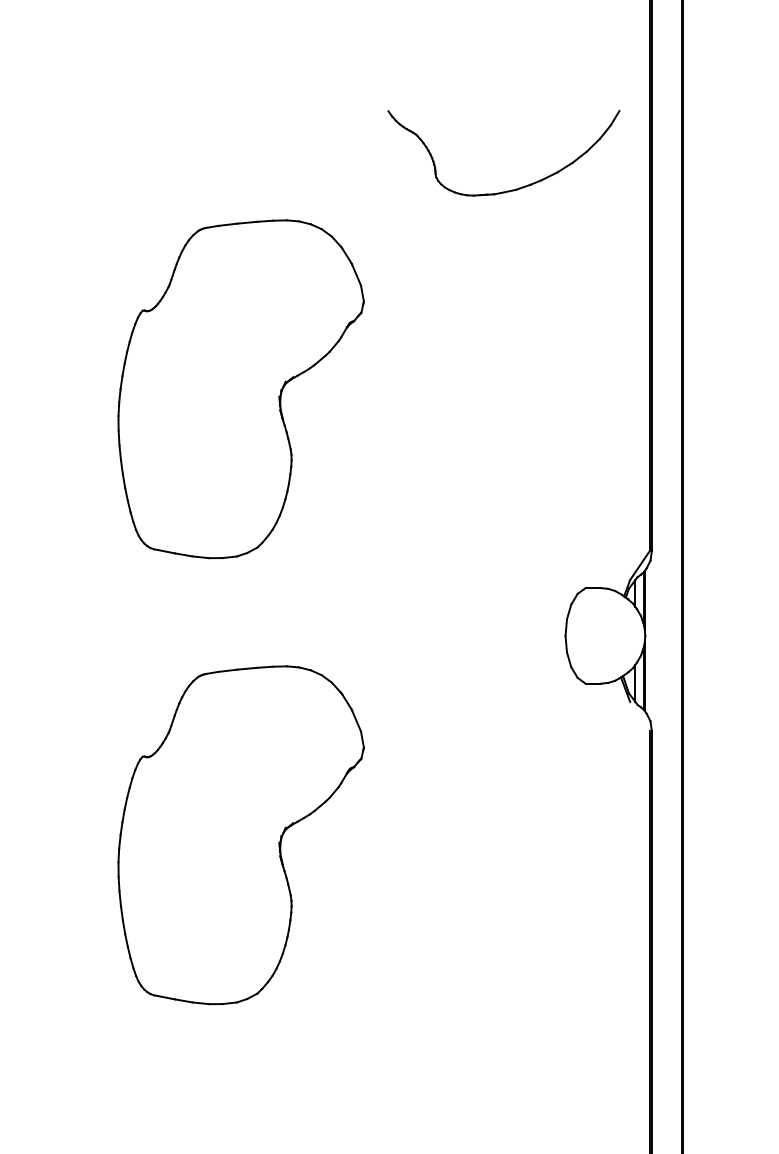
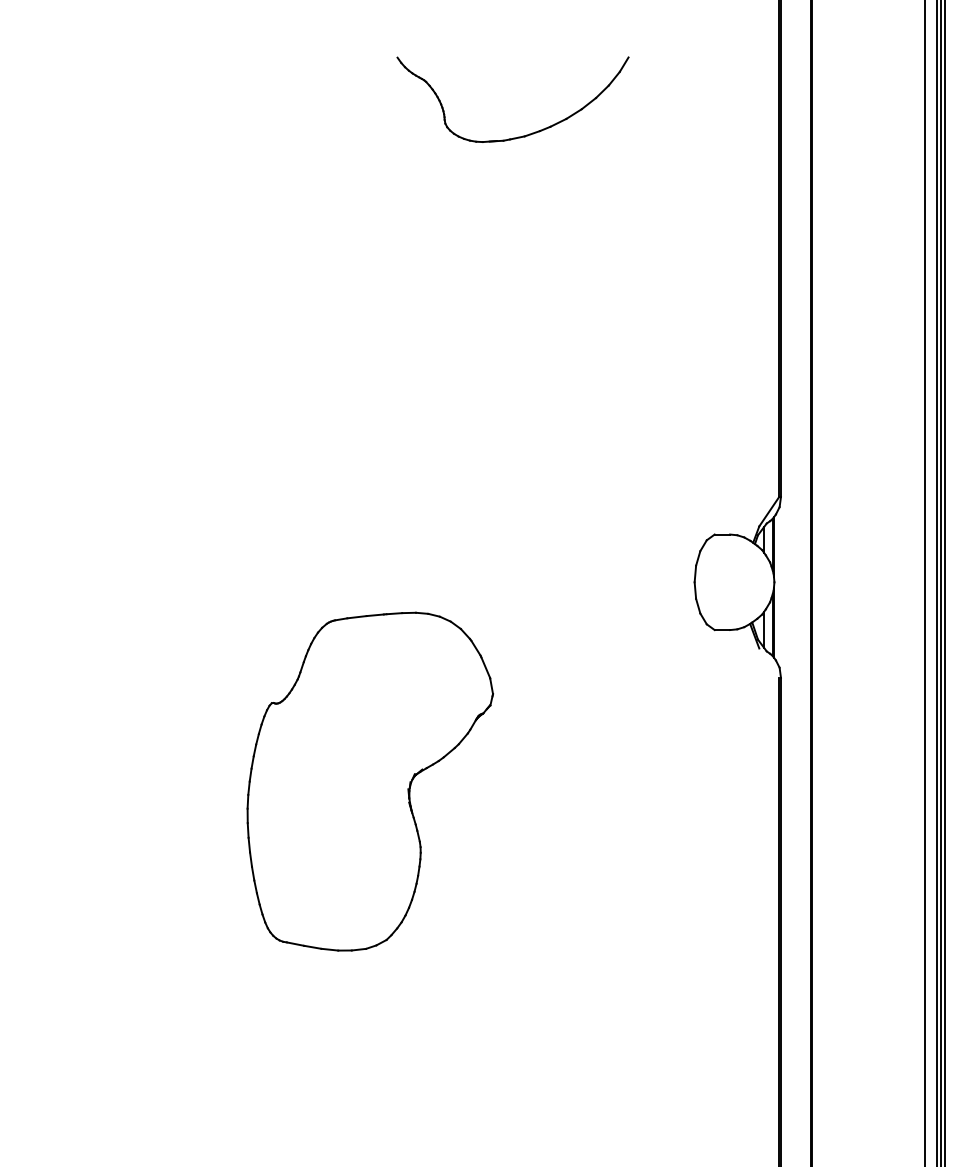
part: (513, 189) -> (522, 135), moved
part: (240, 389) -> (369, 335), removed

